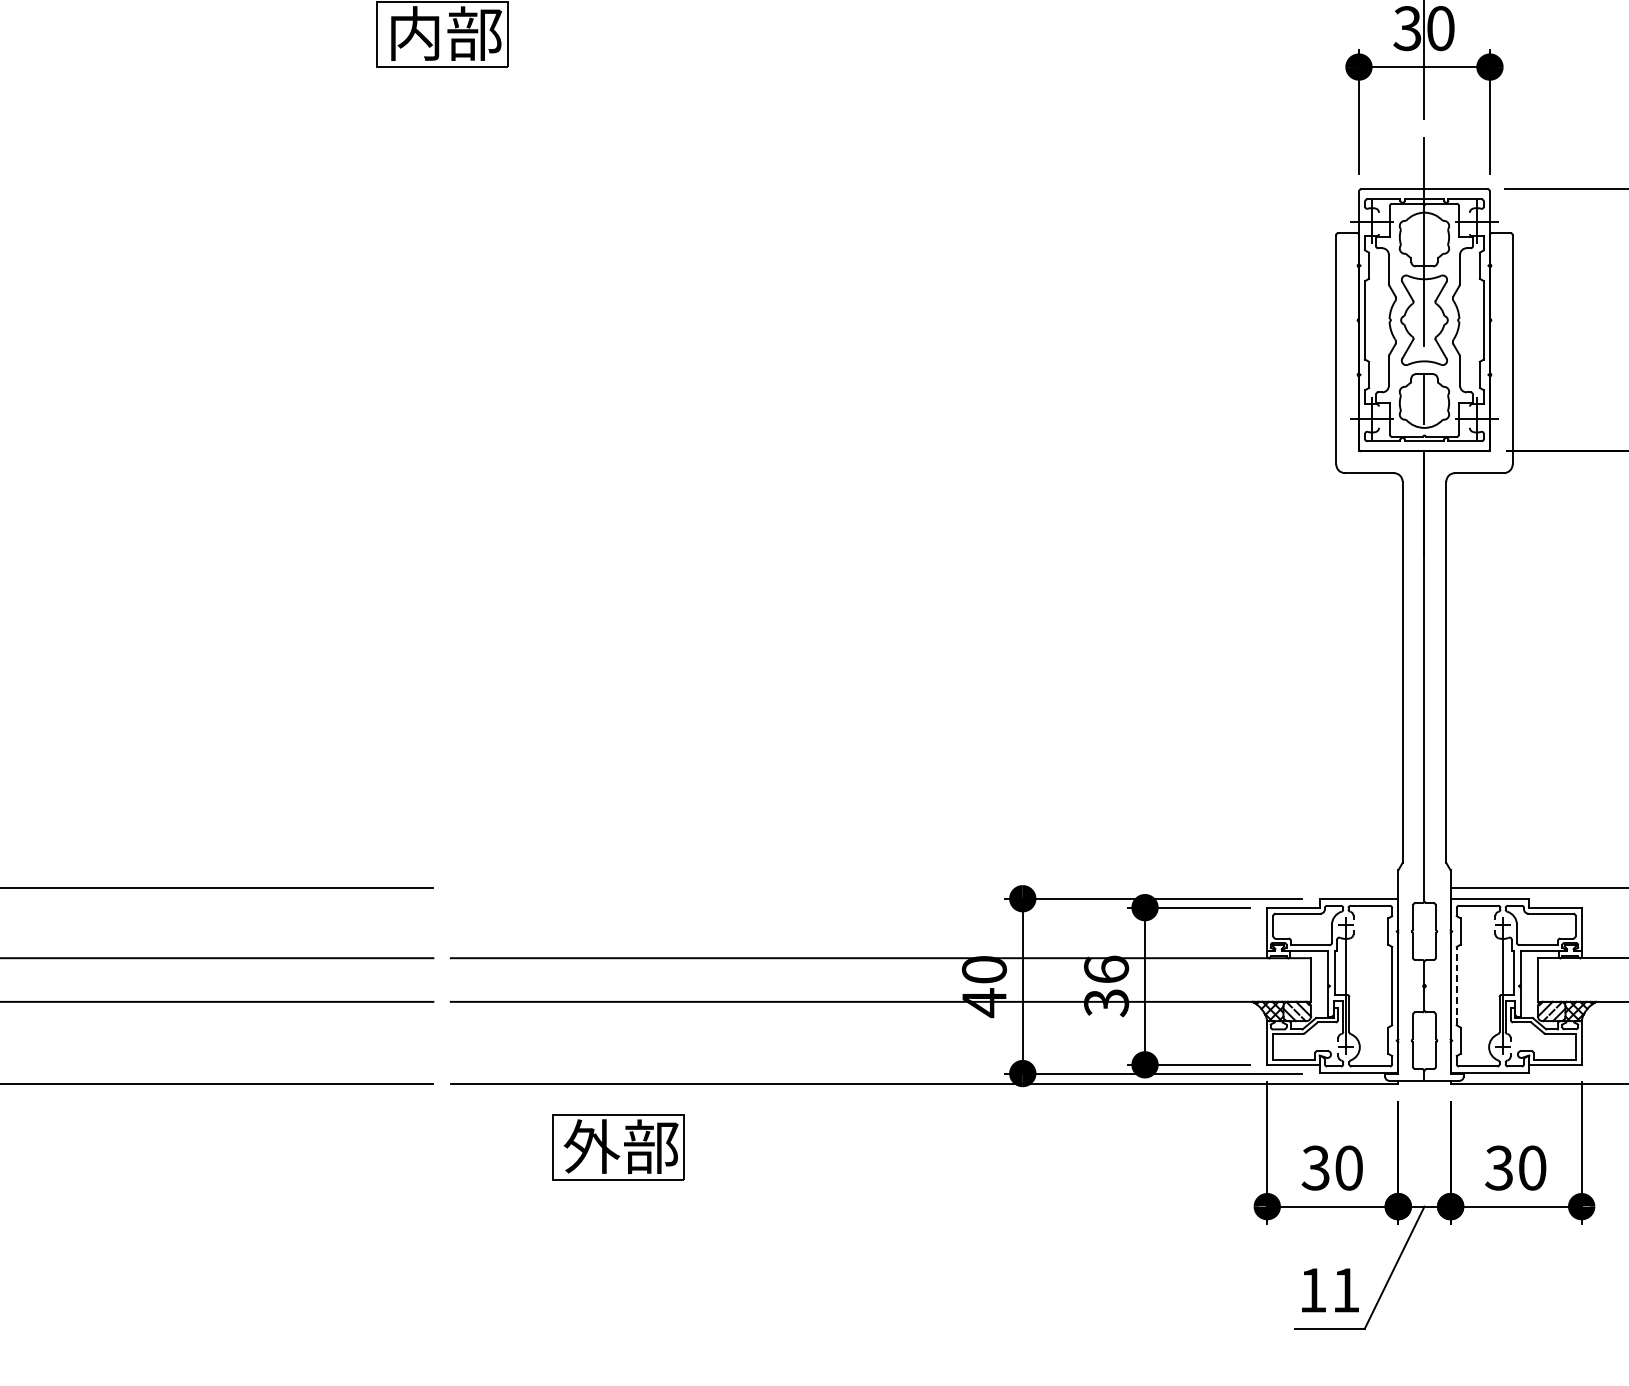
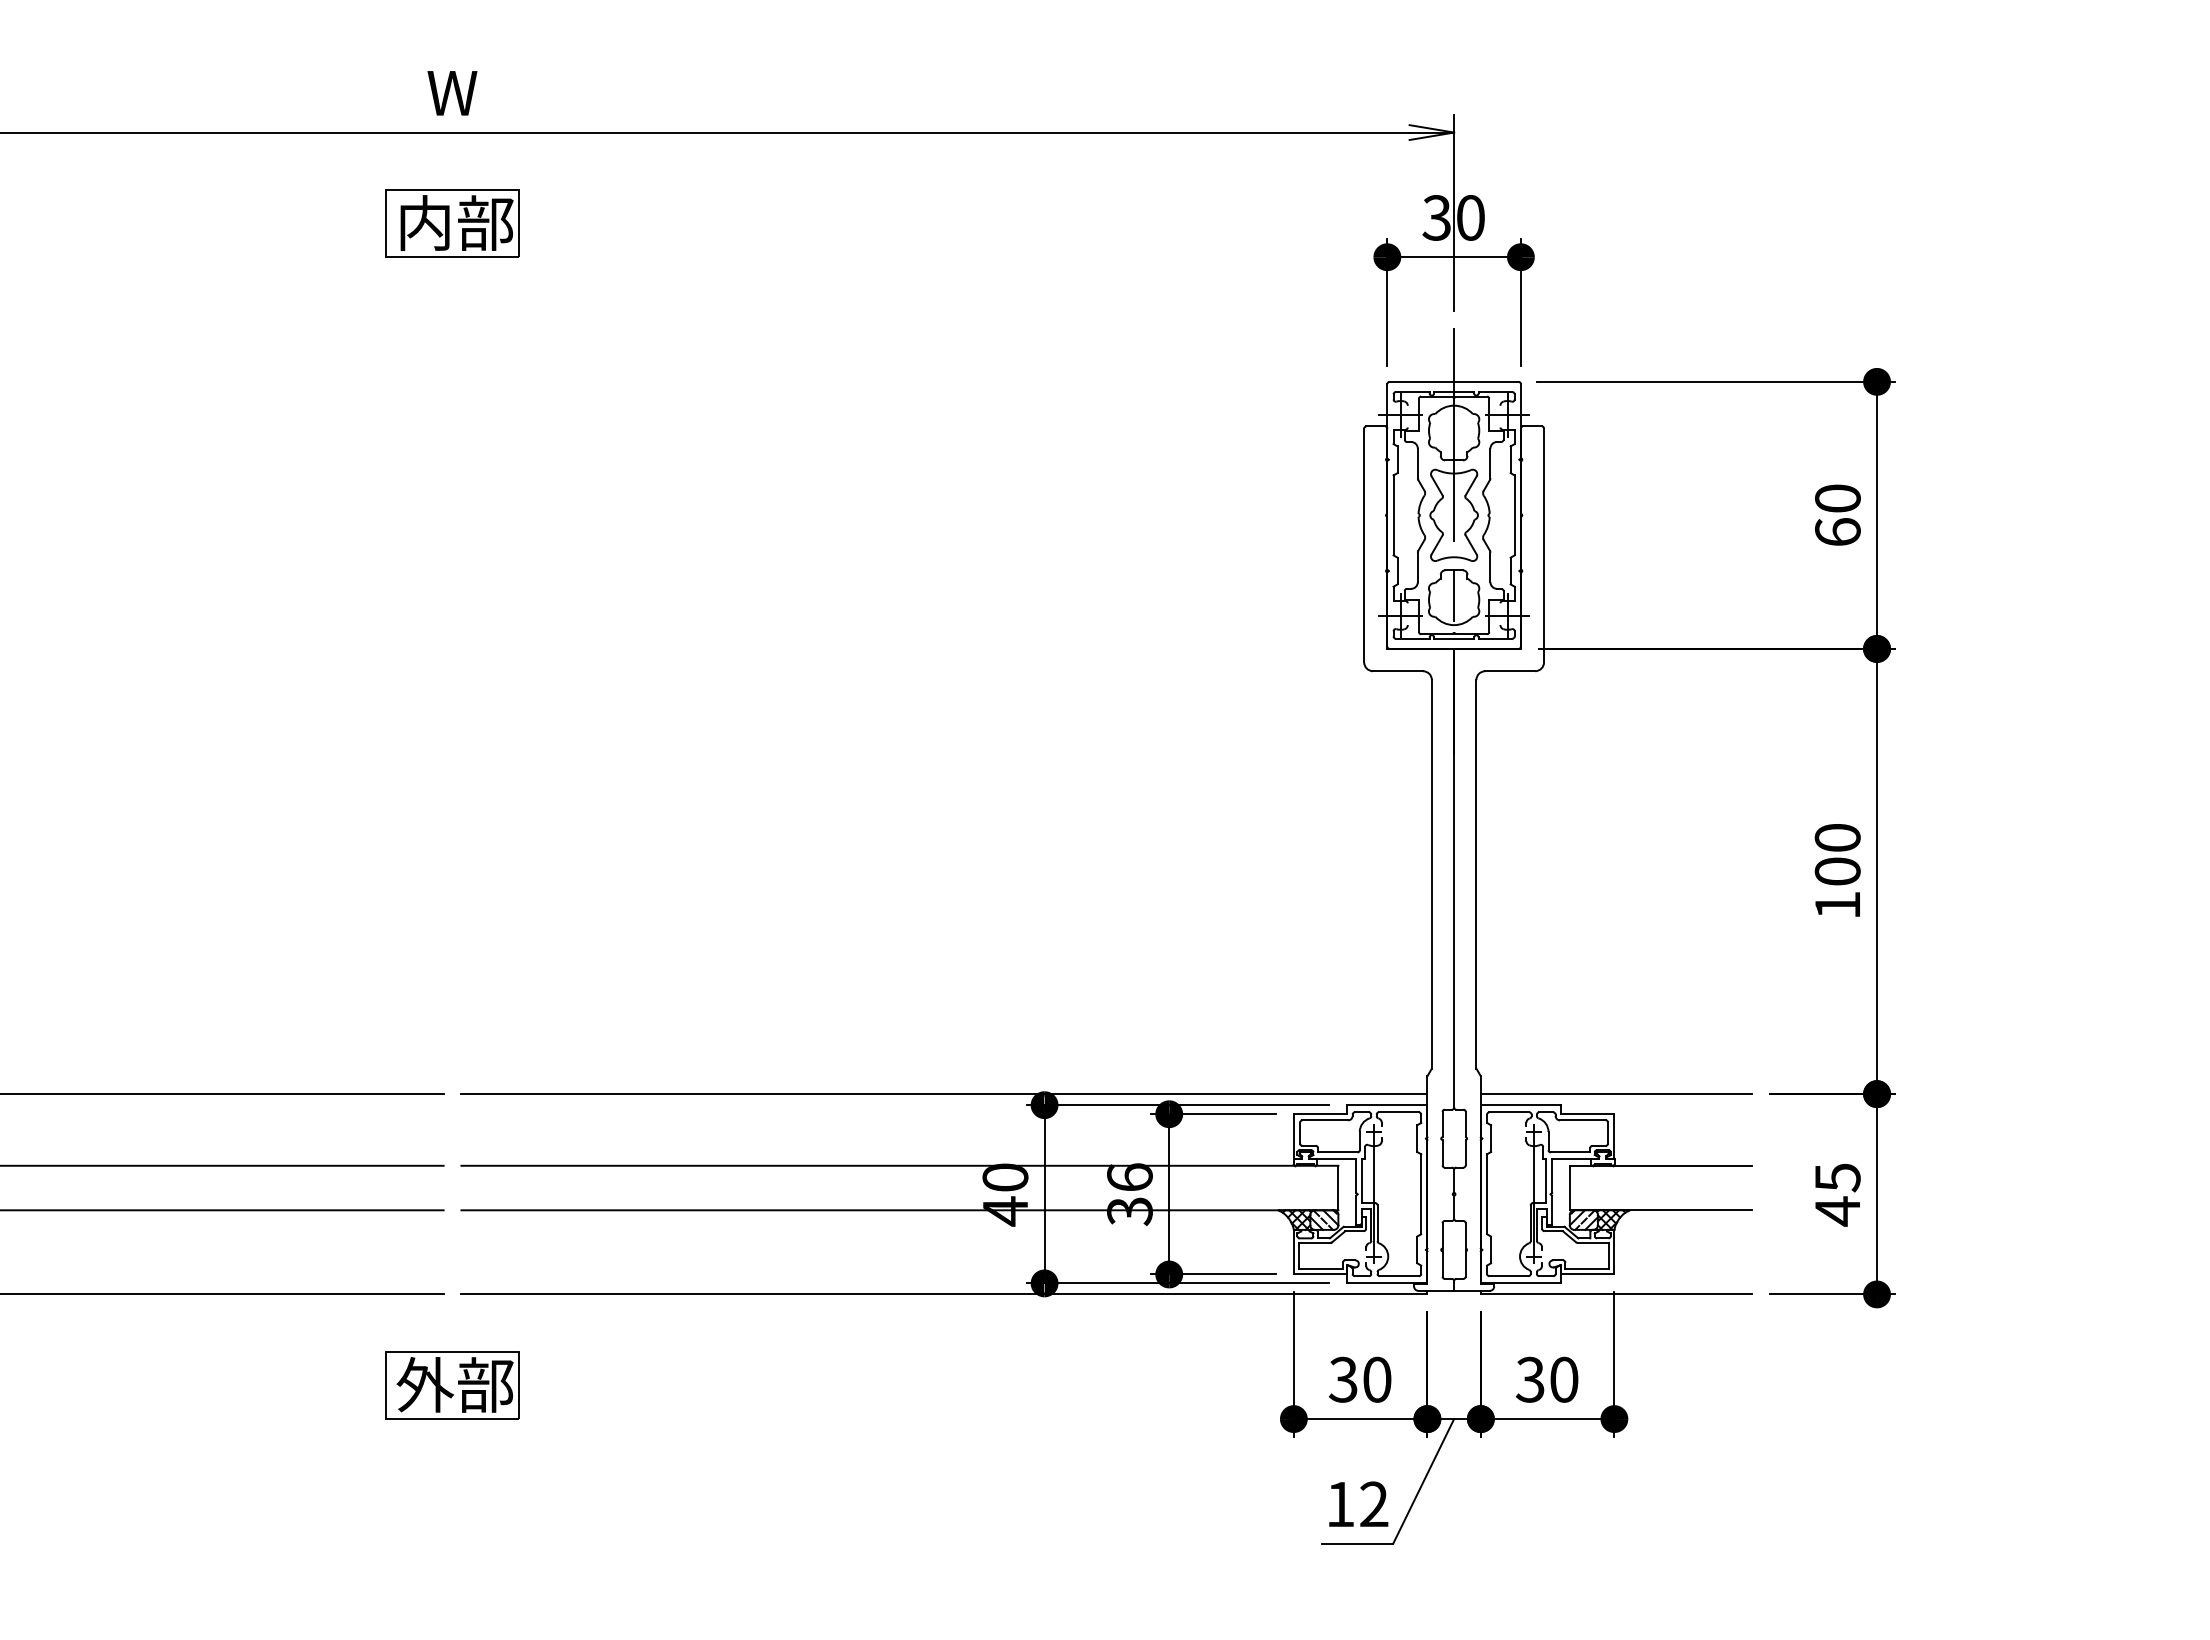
line: (924, 888) -> (944, 1094), added
line: (1457, 986) -> (1487, 1194), dashed -> solid
part: (618, 1147) -> (452, 1385), moved
text: (1346, 1289) -> (1374, 1503), 11 -> 12

